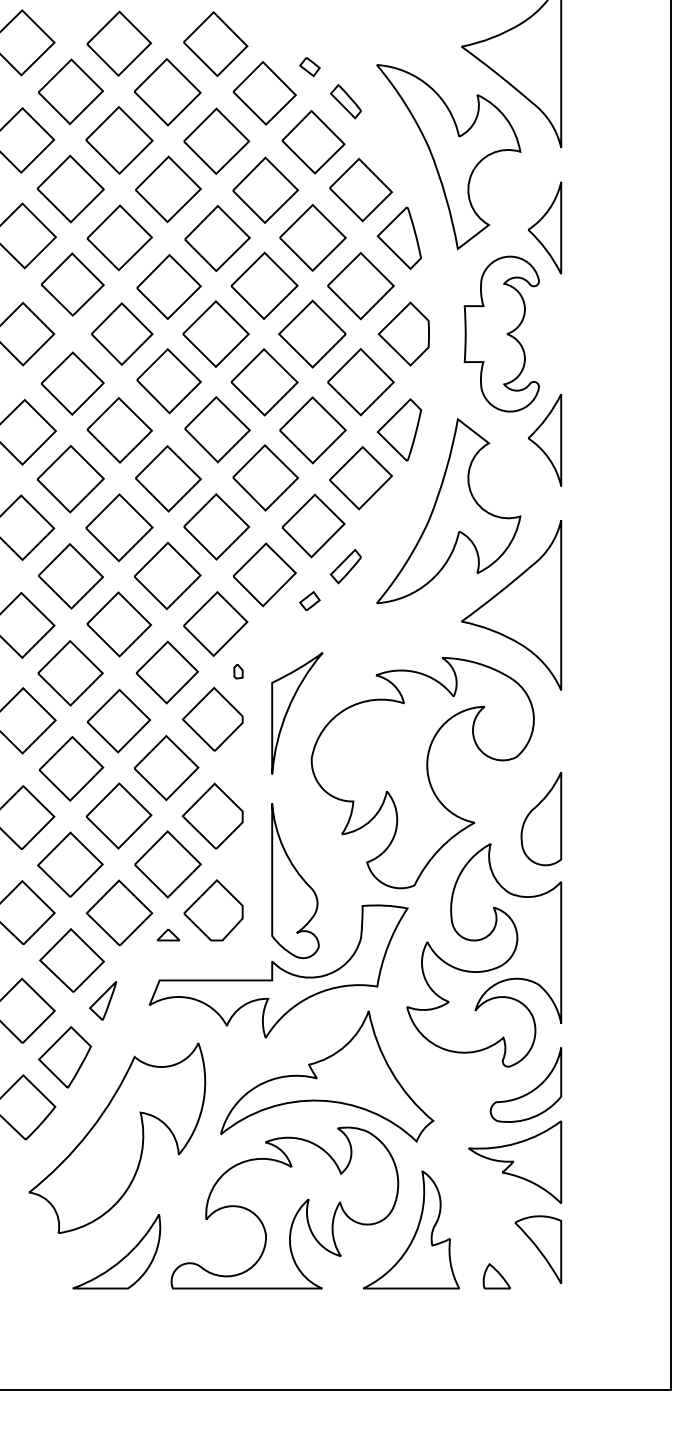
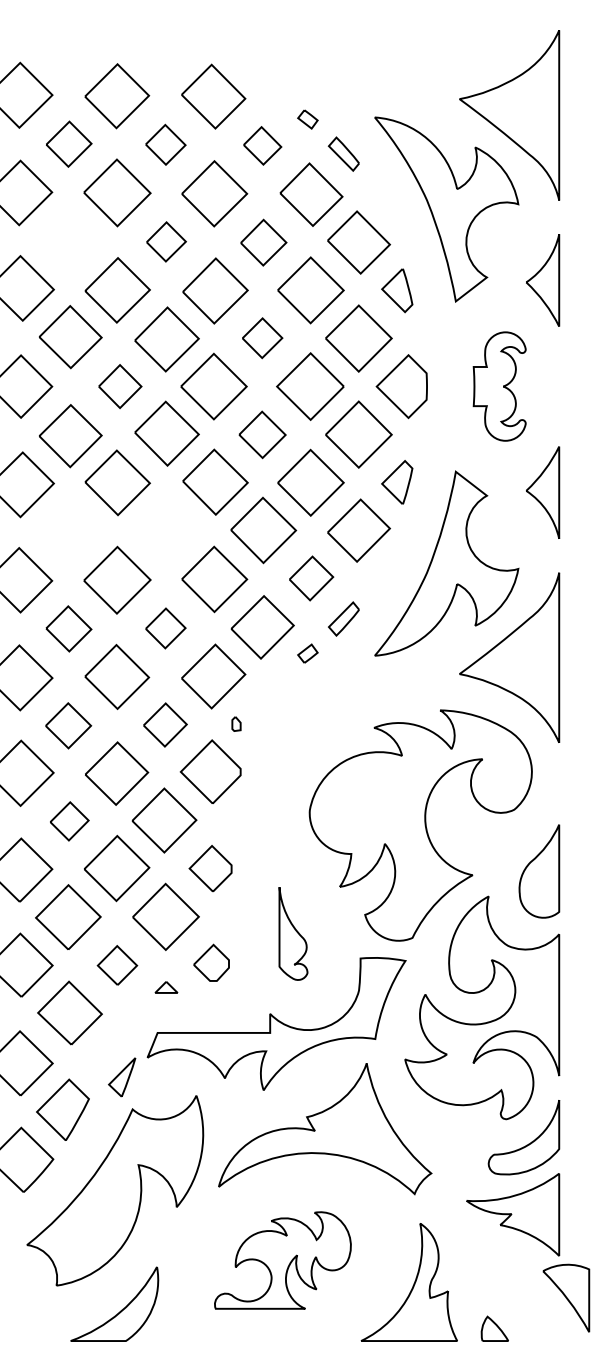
part: (71, 91) -> (69, 143), size x0.7
part: (167, 92) -> (165, 144), size x0.6
part: (264, 93) -> (262, 145), size x0.6
part: (70, 188) -> (68, 240), removed
part: (168, 189) -> (166, 241), size x0.6
part: (265, 189) -> (263, 241), size x0.7
part: (398, 237) -> (396, 289), size x0.7
part: (264, 285) -> (262, 337), size x0.6
part: (122, 333) -> (120, 385), size x0.7
part: (501, 333) -> (499, 385), size x0.7
part: (264, 382) -> (262, 434), size x0.7
part: (398, 429) -> (396, 481), size x0.7
part: (168, 478) -> (166, 530), removed
part: (70, 479) -> (68, 531), removed
part: (313, 525) -> (311, 577), size x0.7
part: (167, 575) -> (165, 627), size x0.6
part: (70, 576) -> (68, 628), size x0.7
part: (167, 672) -> (165, 724), size x0.7
part: (70, 673) -> (68, 725), size x0.7
part: (289, 709) -> (287, 761), removed
part: (71, 768) -> (69, 820), size x0.6
part: (212, 815) -> (210, 867), size x0.7
part: (295, 881) -> (293, 933), size x0.6
part: (213, 910) -> (211, 962), size x0.6
part: (119, 912) -> (117, 964), size x0.6
part: (103, 1000) -> (122, 1076), moved
part: (284, 1207) -> (282, 1259), size x0.6
part: (538, 1249) -> (566, 1297), moved

